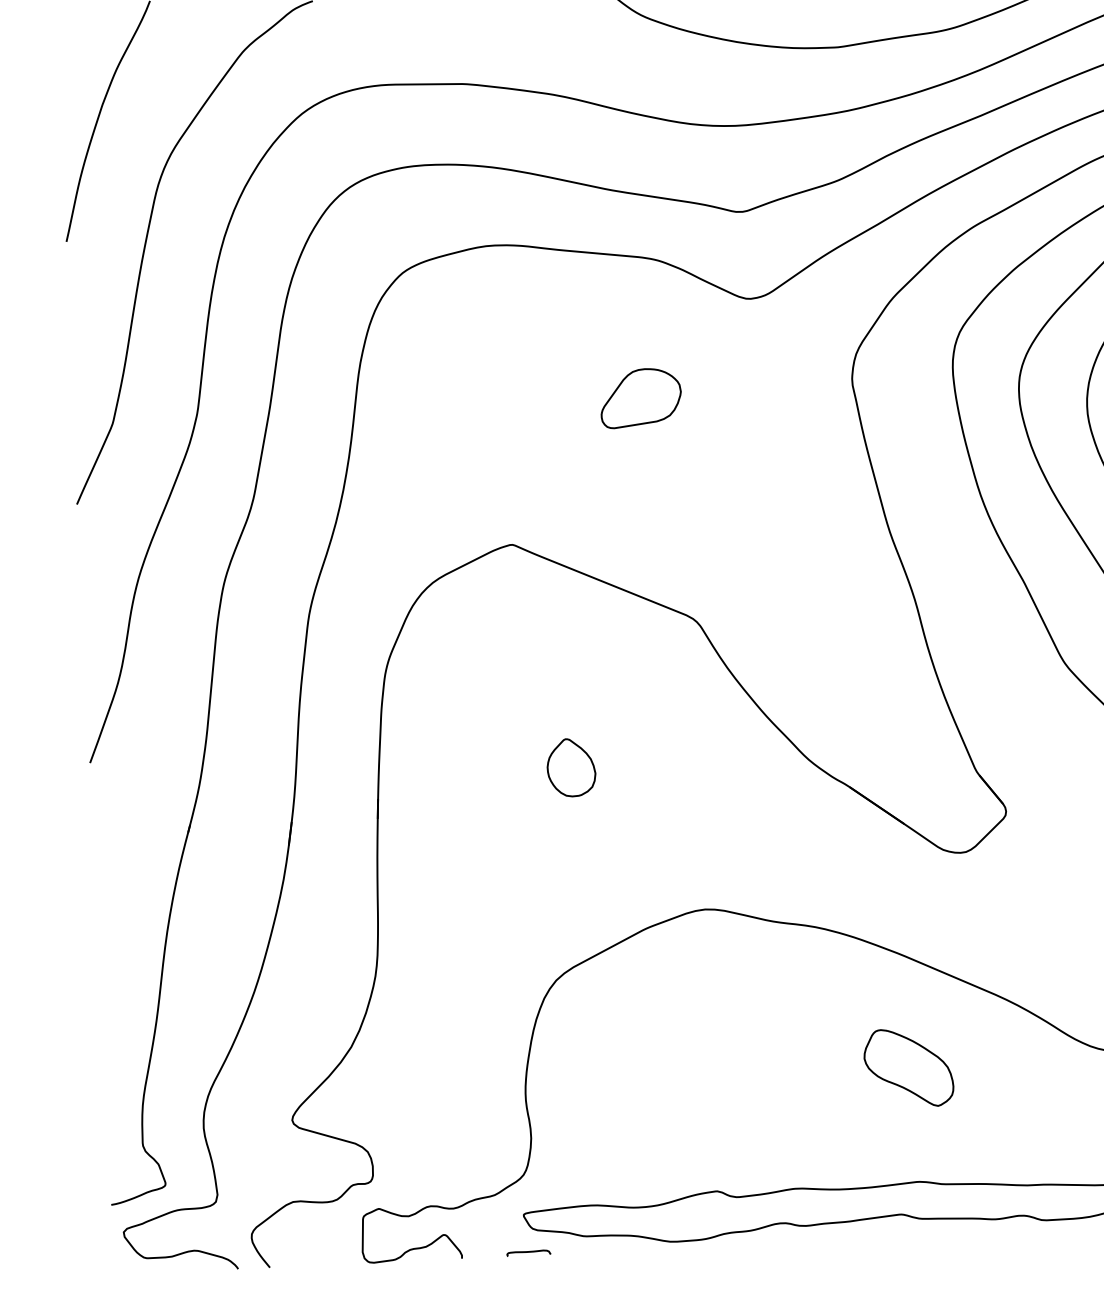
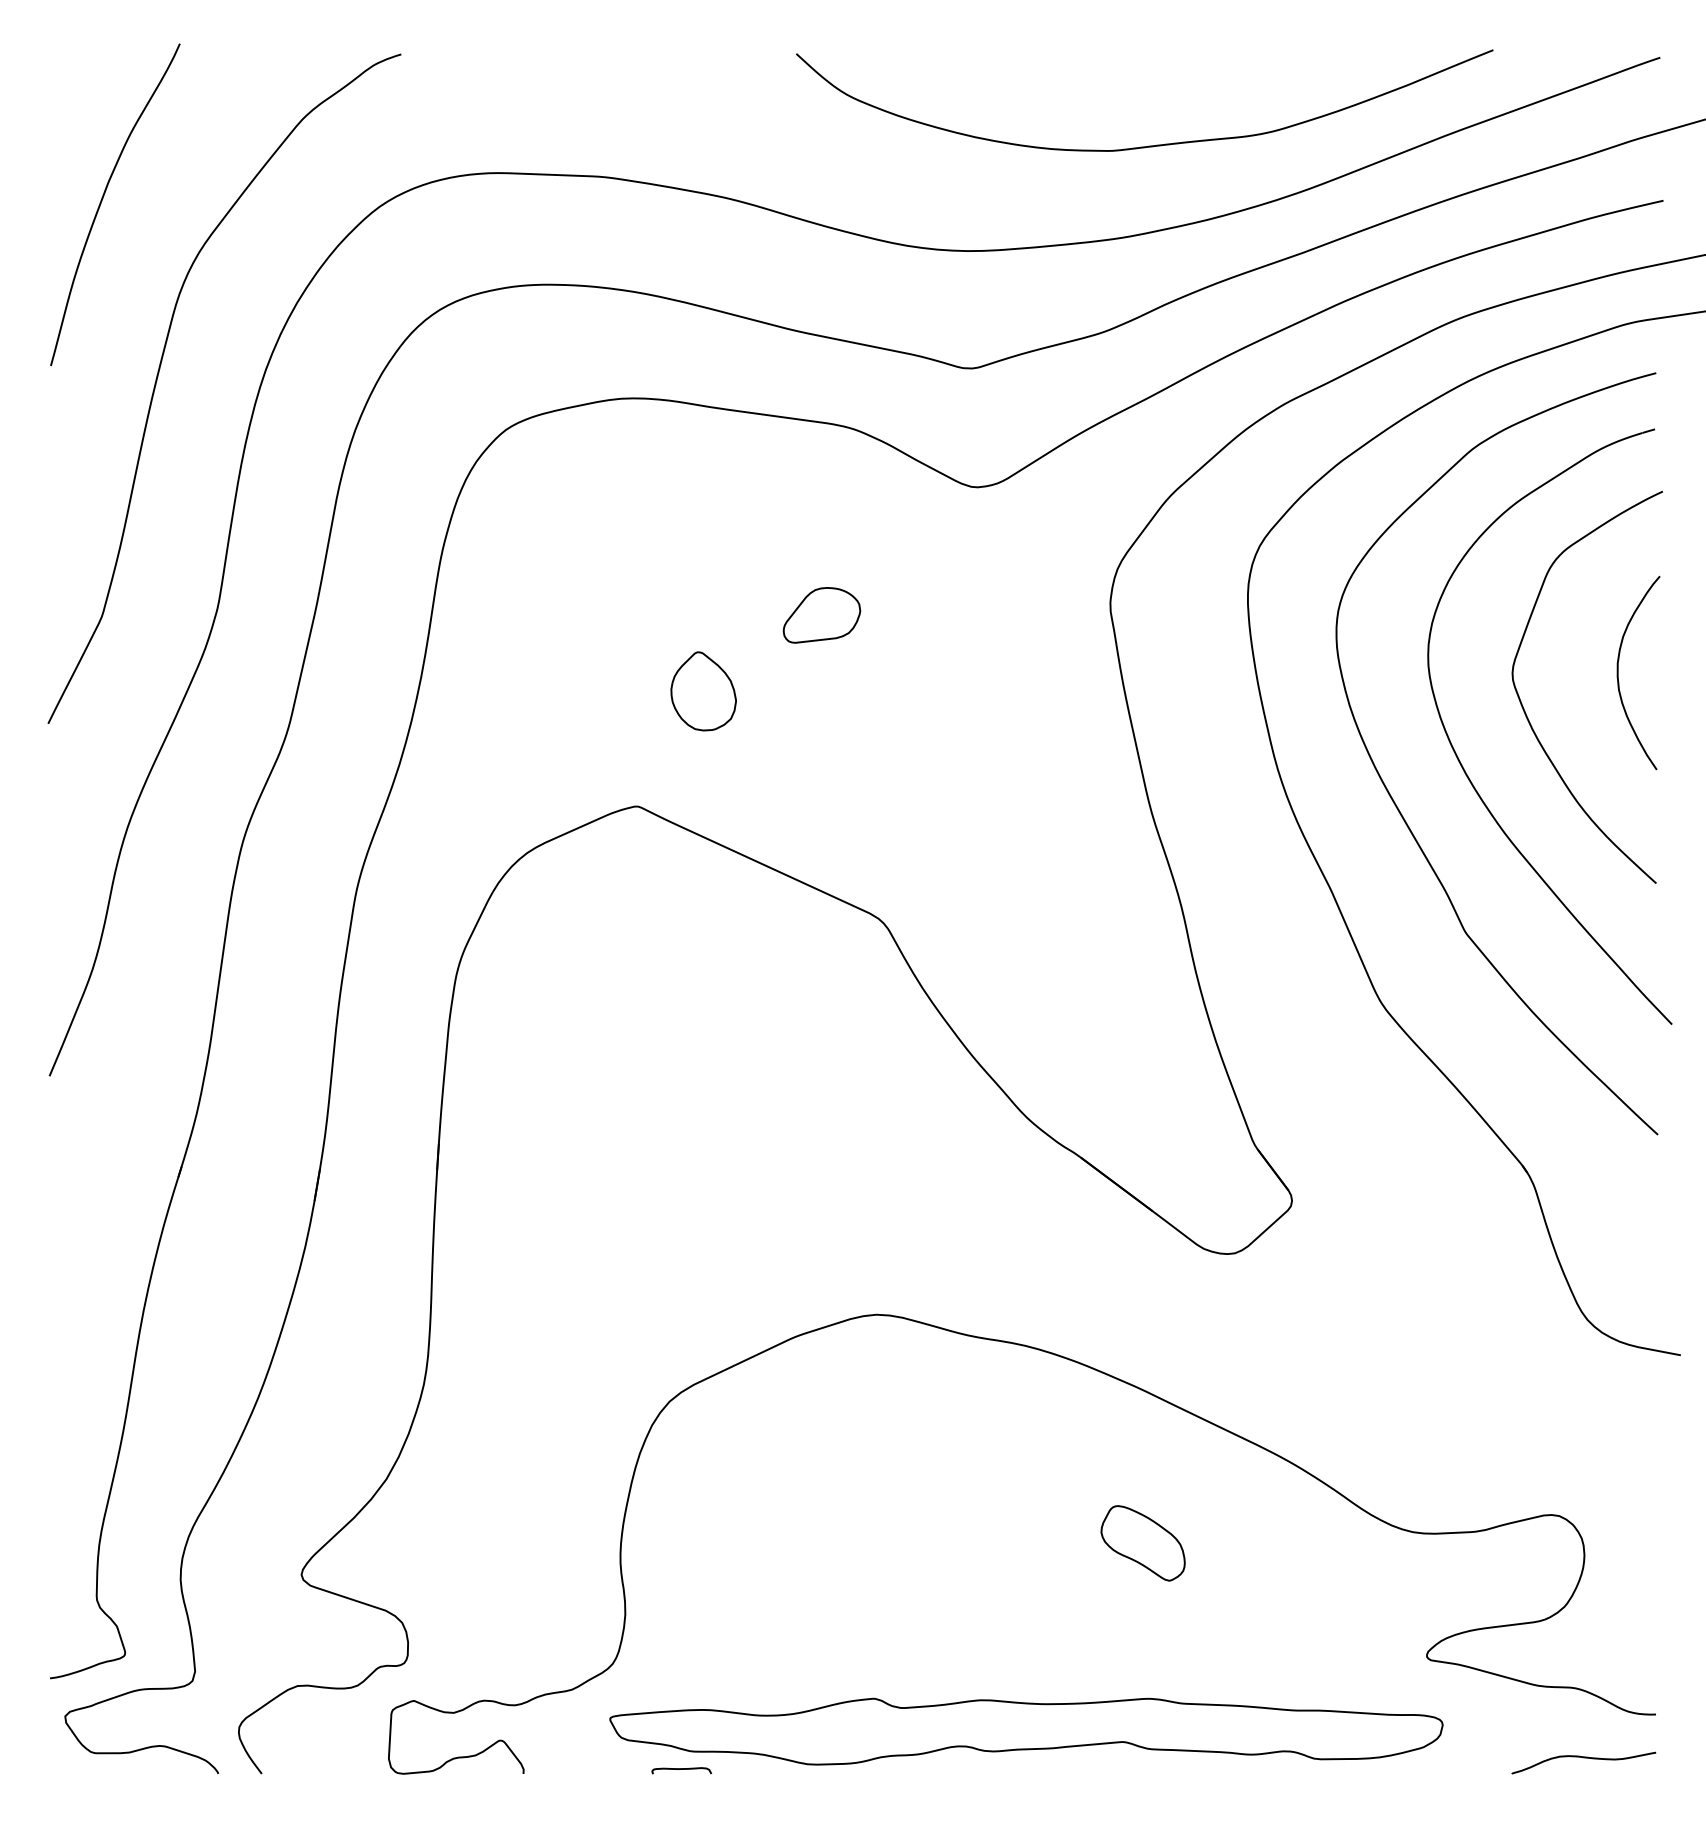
part: (640, 398) -> (821, 615), size x0.7
part: (571, 767) -> (703, 691), moved
part: (908, 1068) -> (1142, 1543), size x0.7
curve: (528, 1252) -> (681, 1769), moved

